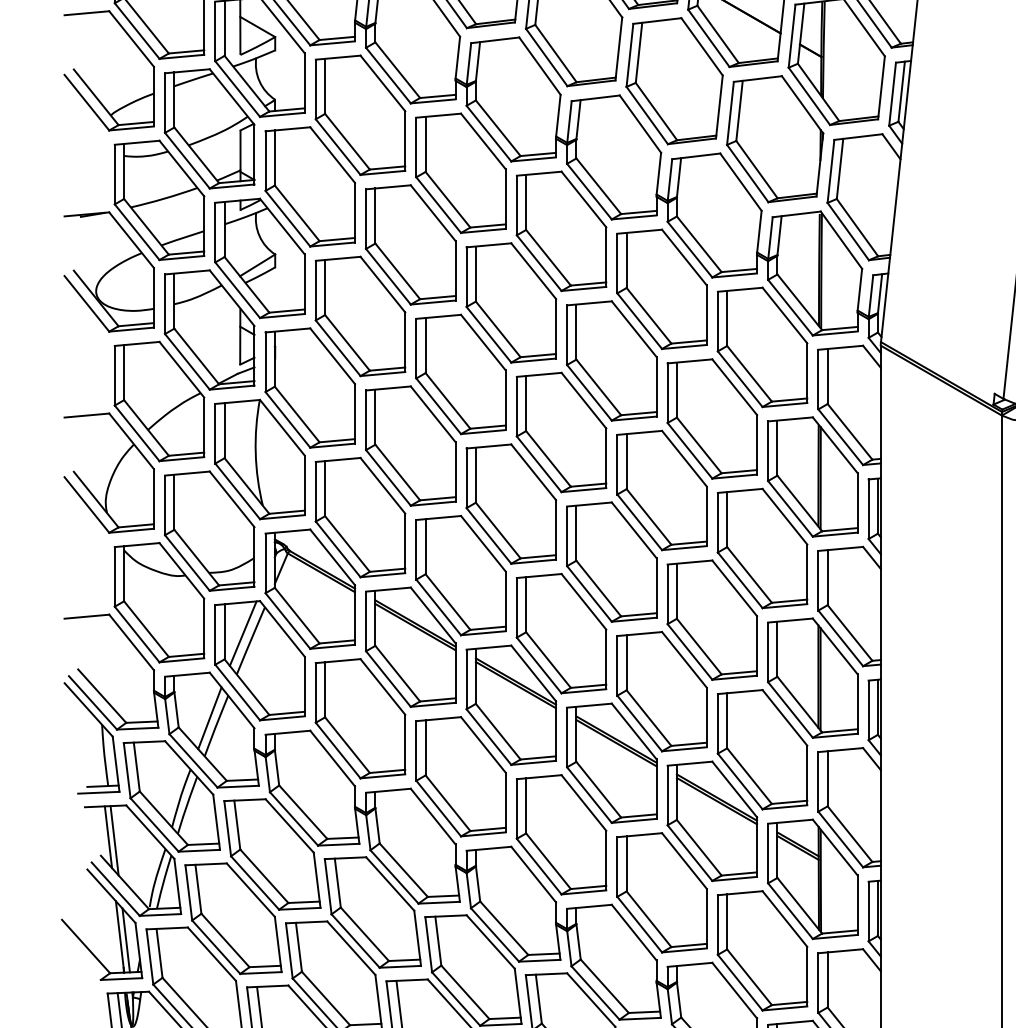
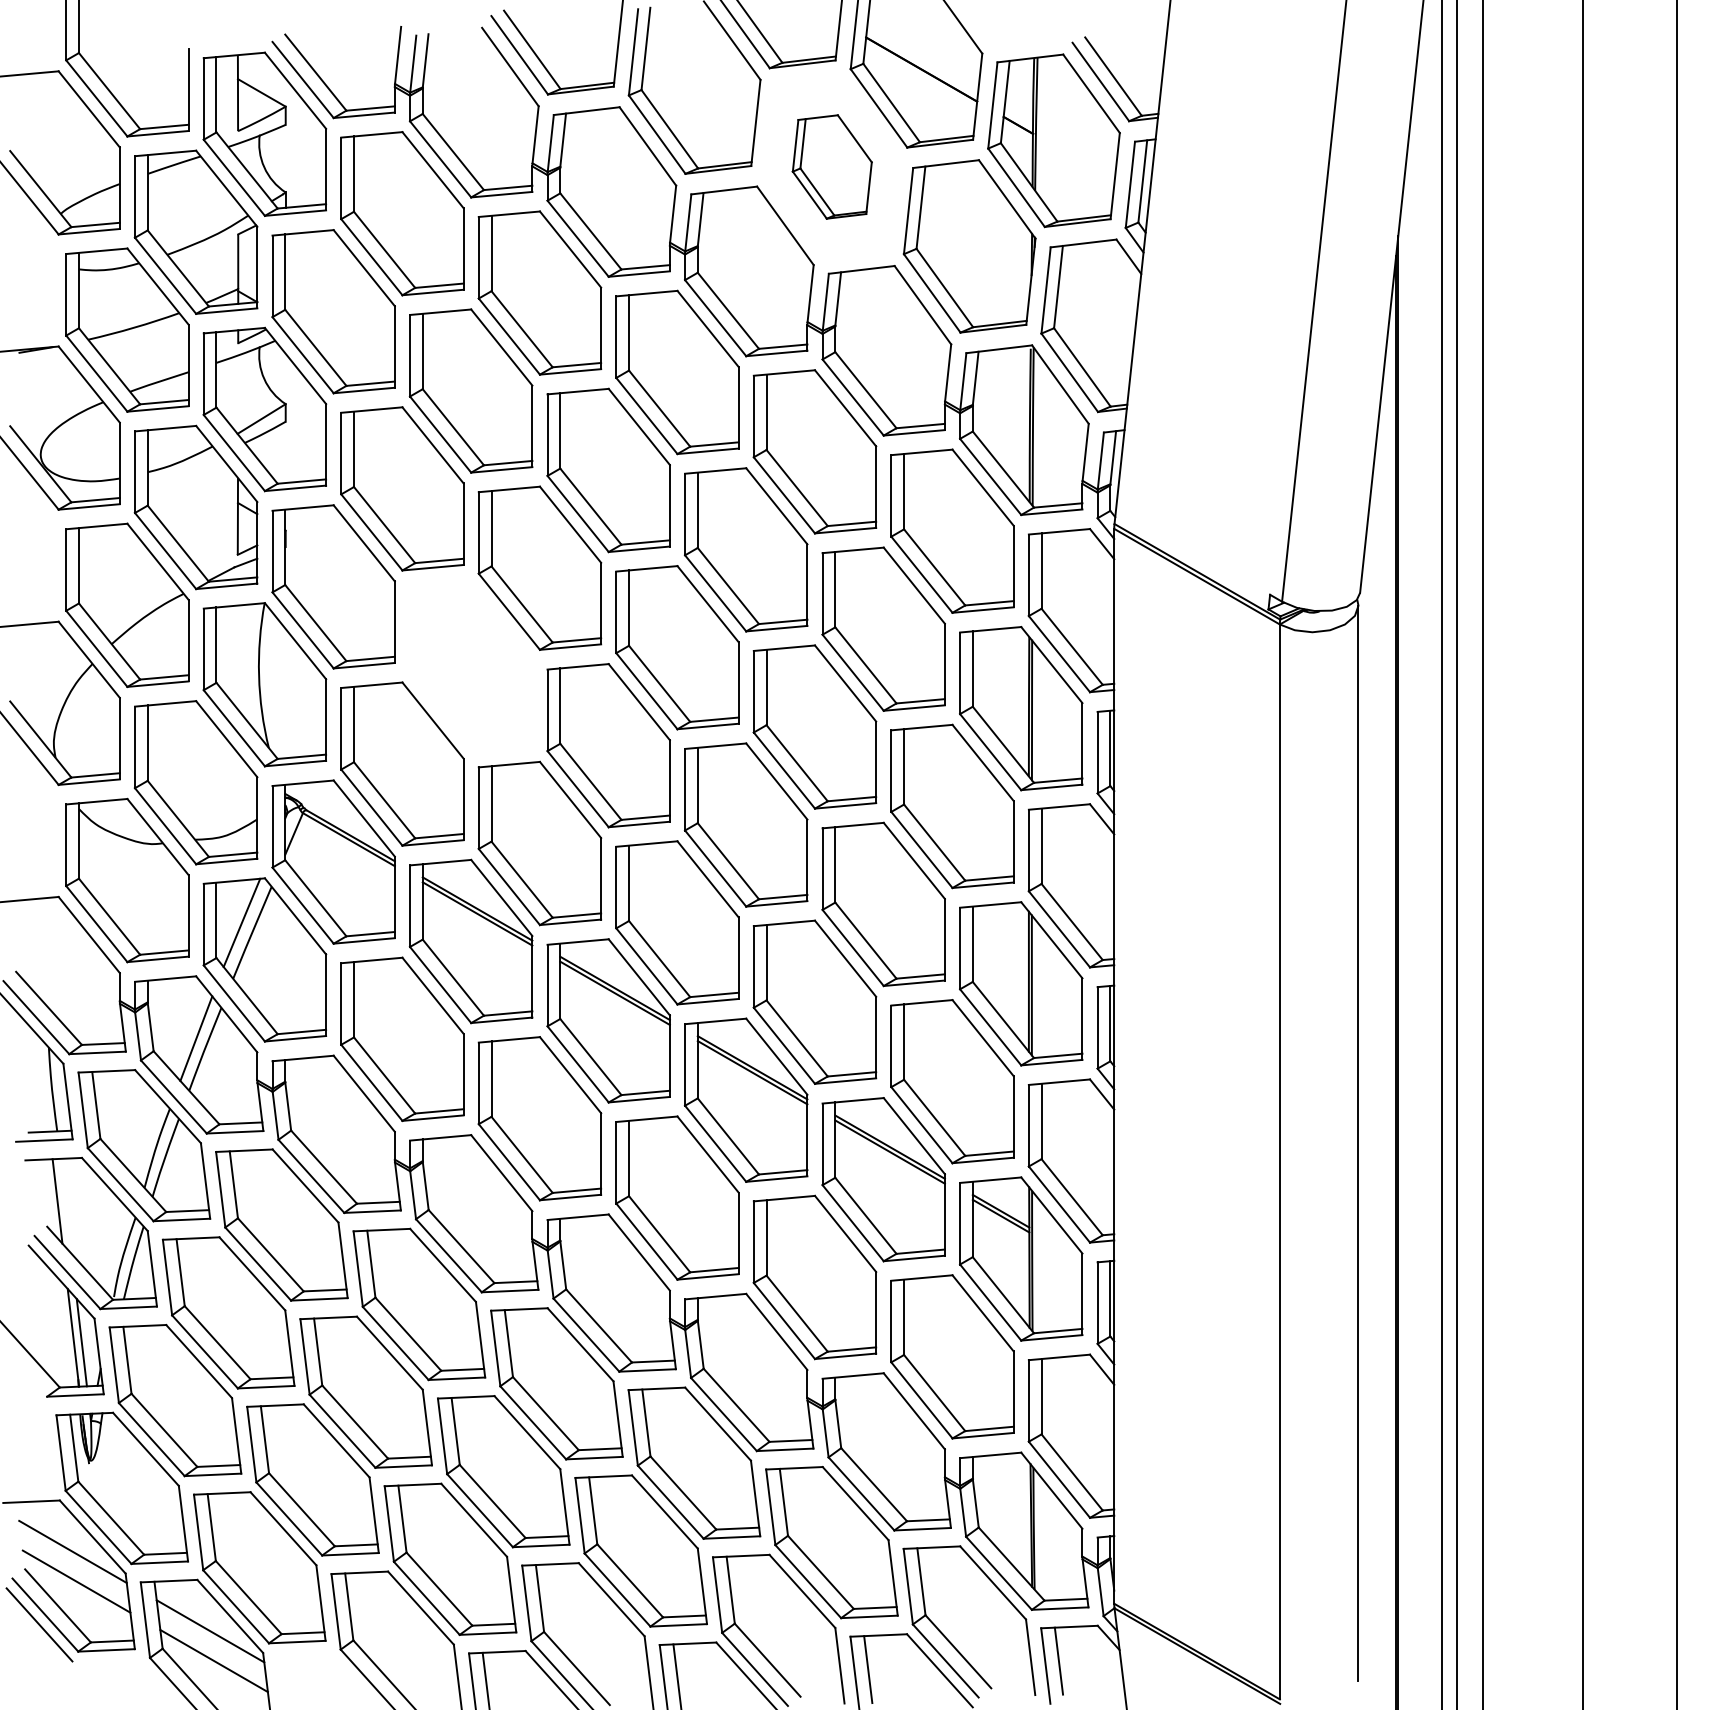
part: (674, 80) -> (832, 166), size x0.6
part: (410, 445) -> (470, 665), removed
line: (114, 840) -> (65, 1205), removed

